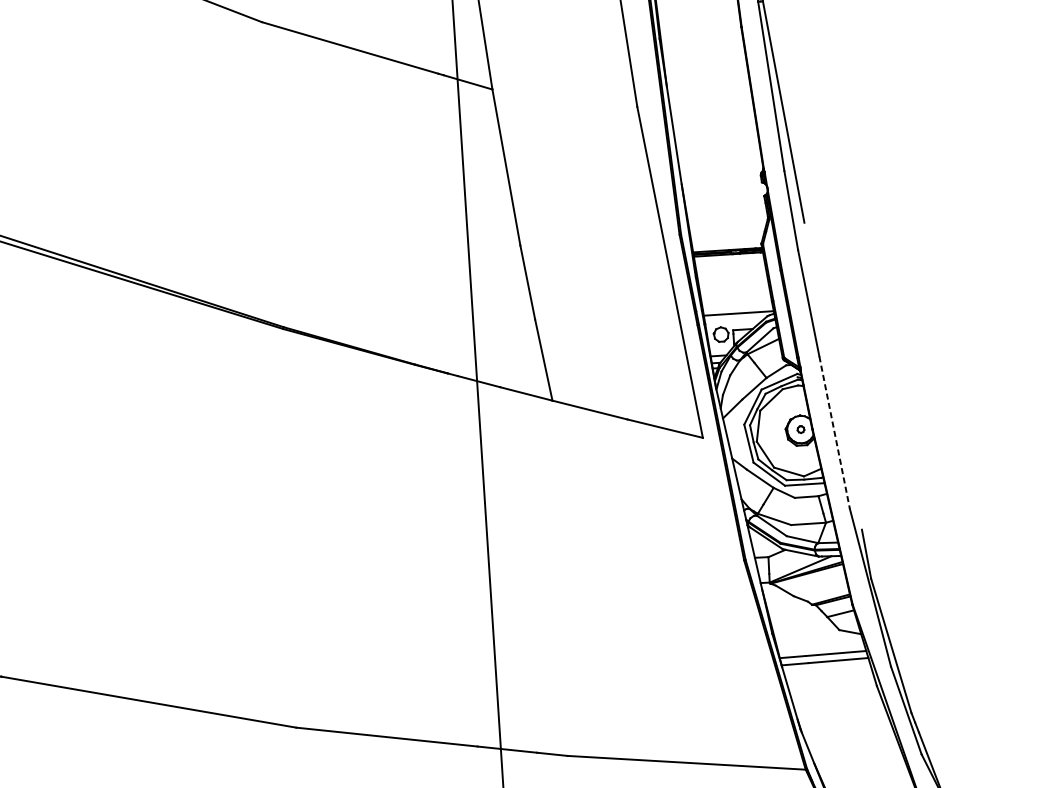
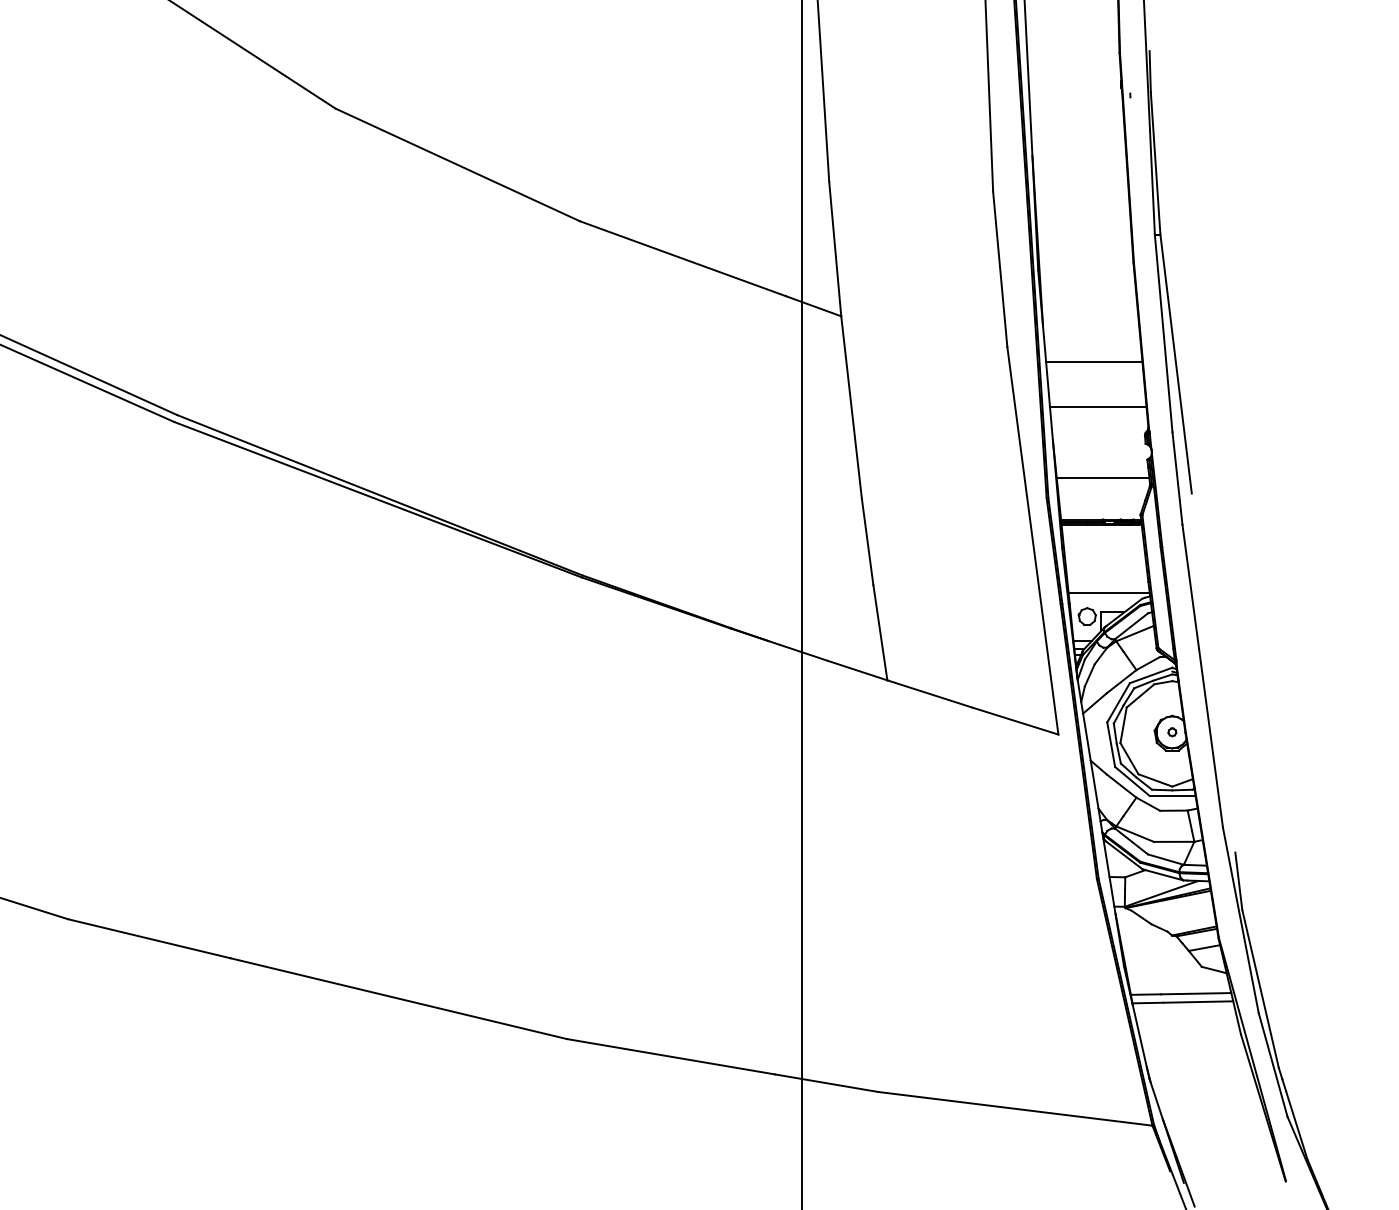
line: (713, 114) -> (1094, 361), added
line: (719, 153) -> (1098, 407), added
line: (726, 213) -> (1102, 477), added
line: (835, 432) -> (1211, 738), dashed -> solid

